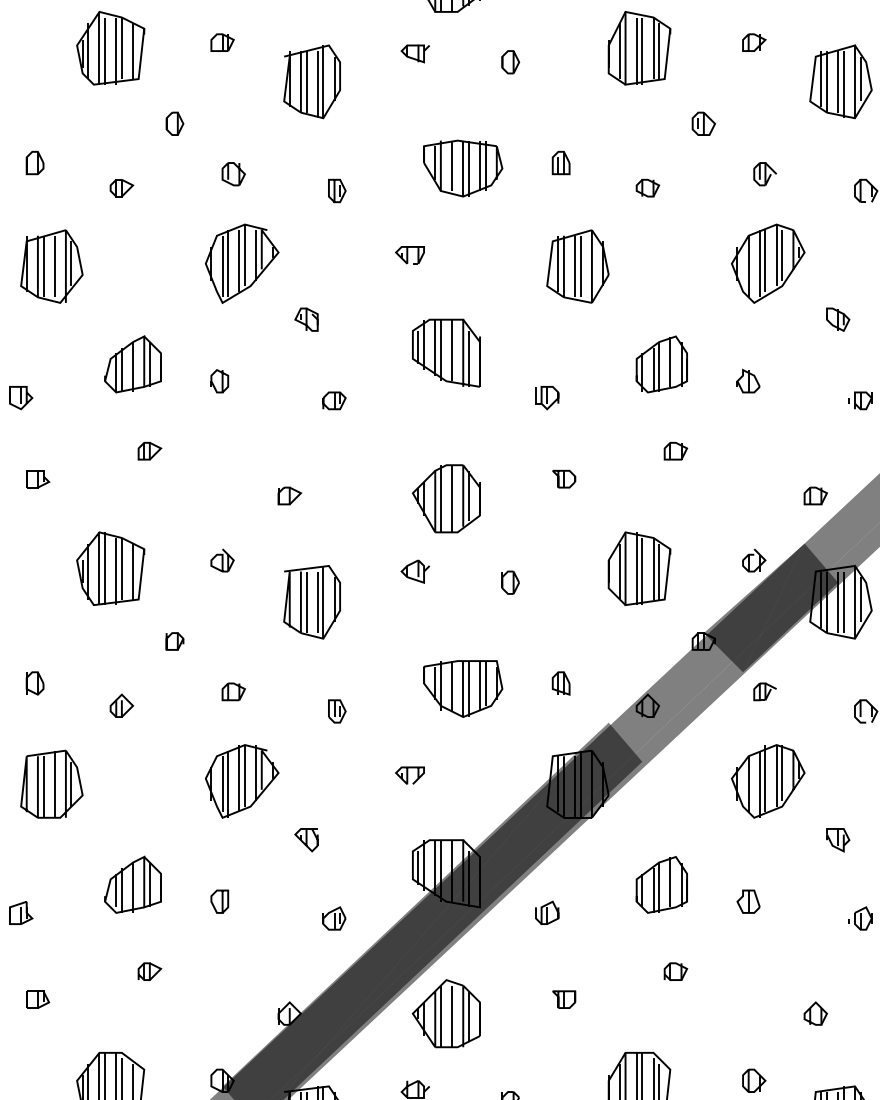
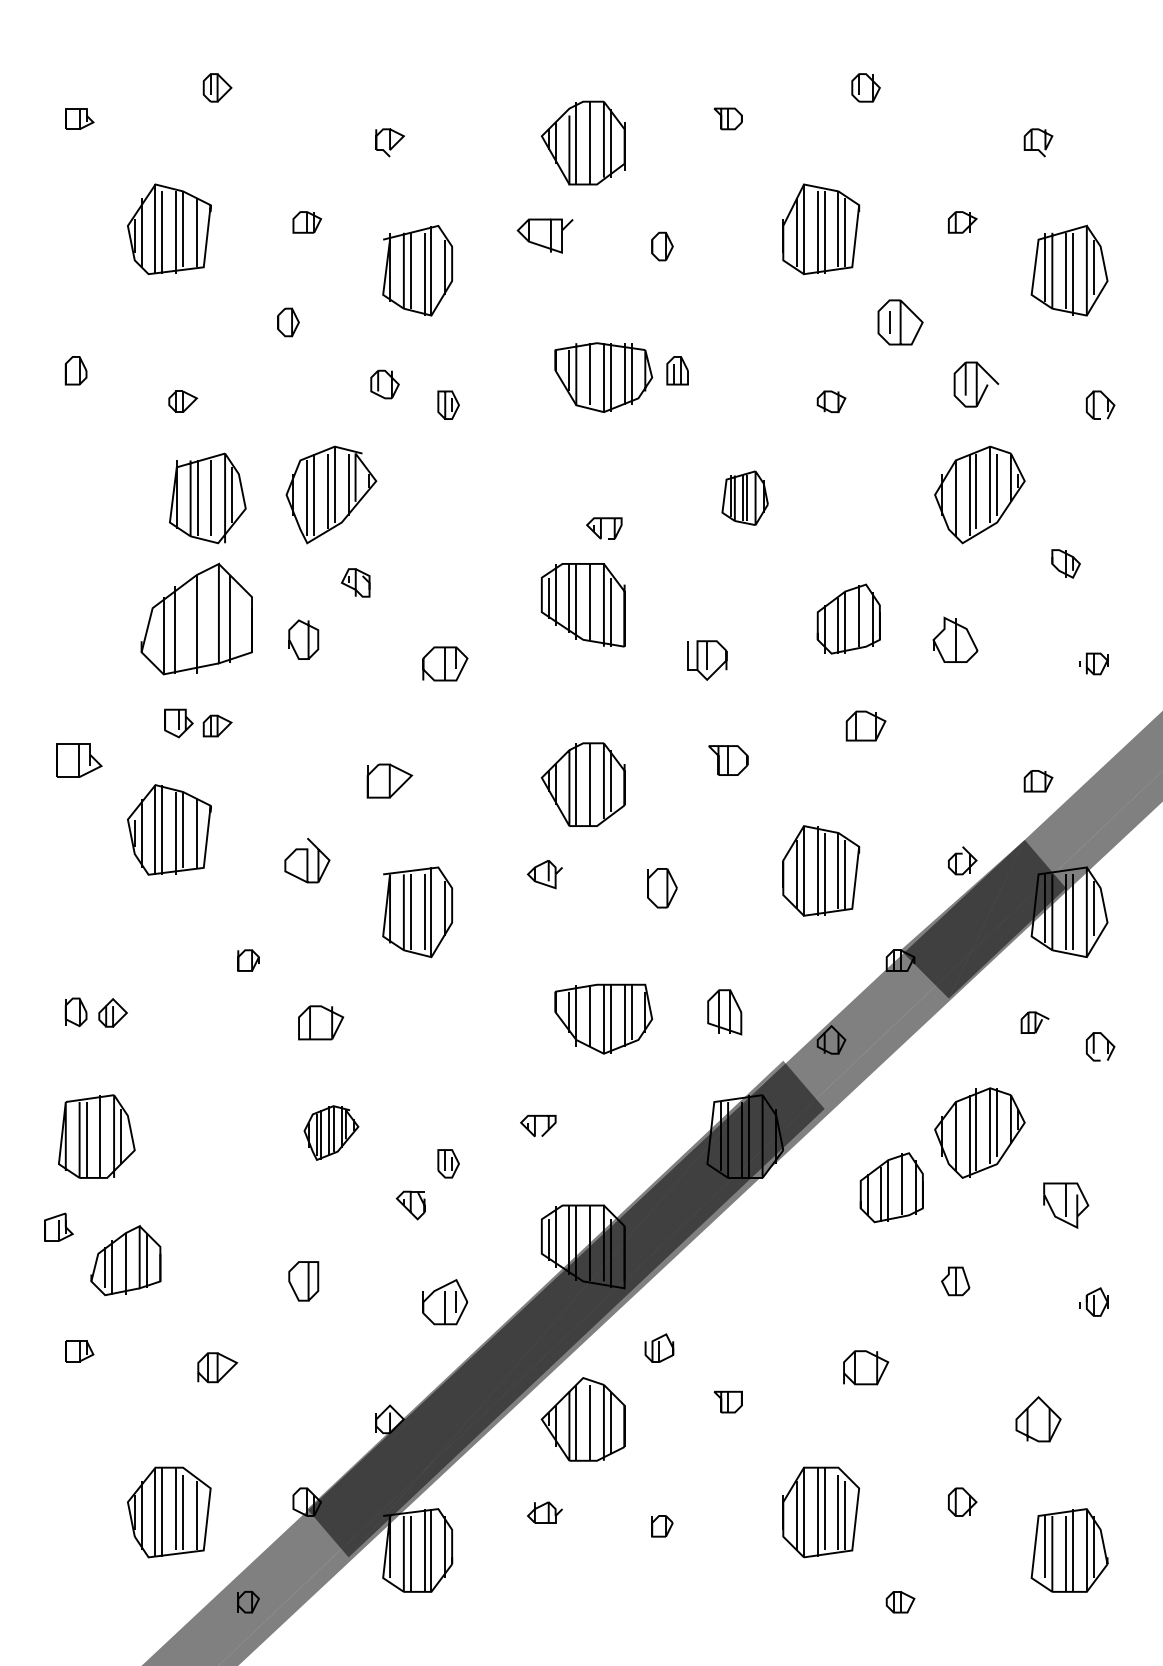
part: (415, 54) -> (544, 236), size x1.6
part: (174, 123) -> (288, 322), moved
part: (703, 123) -> (900, 322), size x1.6
part: (561, 162) -> (677, 370), moved
part: (233, 174) -> (384, 384), moved
part: (764, 174) -> (975, 384), size x1.6
part: (410, 255) -> (604, 528), moved
part: (577, 265) -> (744, 497), size x0.6
part: (51, 266) -> (207, 498), moved
part: (306, 319) -> (355, 582), moved
part: (132, 363) -> (196, 618), size x1.6
part: (219, 381) -> (303, 639), size x1.4
part: (748, 381) -> (955, 639), size x1.6
part: (20, 398) -> (178, 723), moved
part: (547, 398) -> (707, 660), size x1.4
part: (333, 400) -> (444, 663), size x1.6
part: (675, 450) -> (865, 725), size x1.4
part: (37, 479) -> (79, 760), size x1.6
part: (563, 479) -> (727, 760), size x1.4
part: (290, 496) -> (390, 781), size x1.6
part: (221, 560) -> (306, 860), size x1.6
part: (110, 568) -> (169, 829), moved
part: (510, 582) -> (662, 887), size x1.4
part: (561, 683) -> (724, 1012), size x1.6
part: (233, 691) -> (320, 1022), size x1.6
part: (764, 691) -> (1034, 1022), moved
part: (121, 705) -> (112, 1012), moved
part: (337, 711) -> (448, 1163), moved
part: (242, 780) -> (331, 1132), size x0.6
part: (837, 840) -> (1065, 1205), size x1.6
part: (132, 884) -> (125, 1260), moved
part: (661, 884) -> (891, 1187), moved
part: (219, 901) -> (303, 1281), size x1.4
part: (20, 912) -> (58, 1226), moved
part: (547, 912) -> (659, 1347), moved
part: (333, 918) -> (444, 1301), size x1.6
part: (149, 971) -> (217, 1367), size x1.4
part: (675, 971) -> (865, 1367), size x1.6
part: (37, 999) -> (79, 1351), moved
part: (815, 1013) -> (1038, 1419), size x1.6

